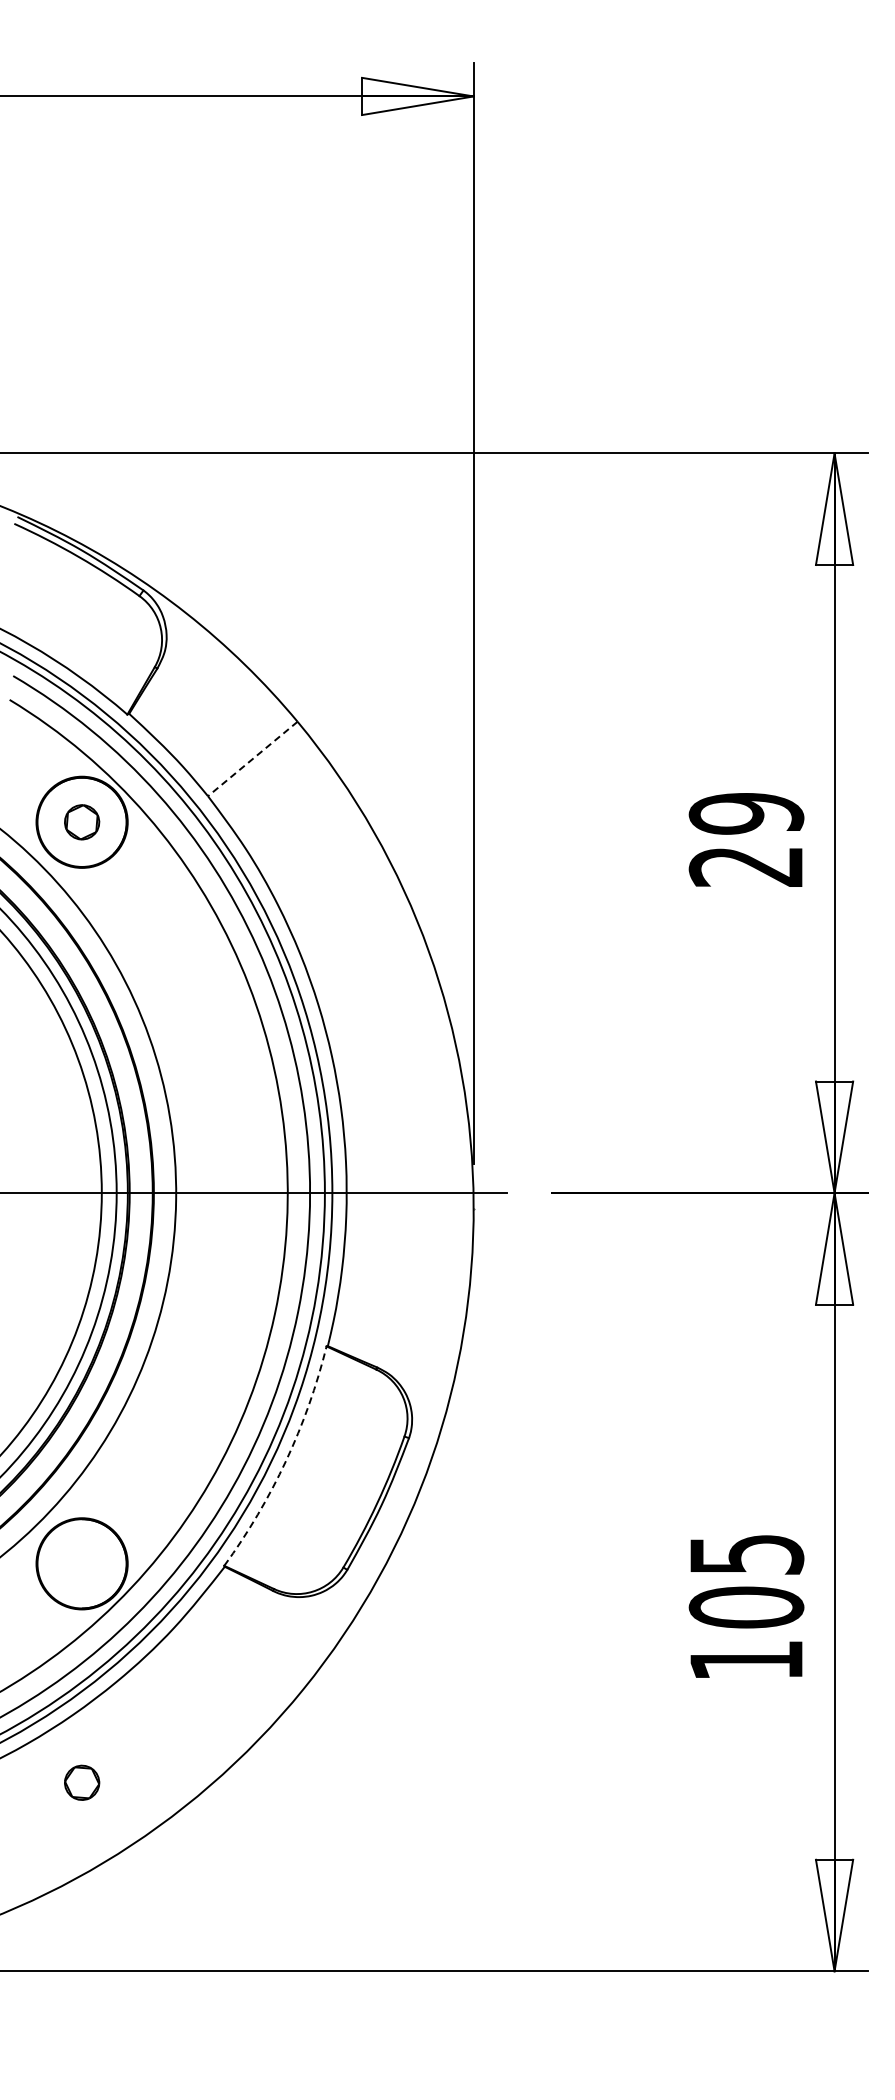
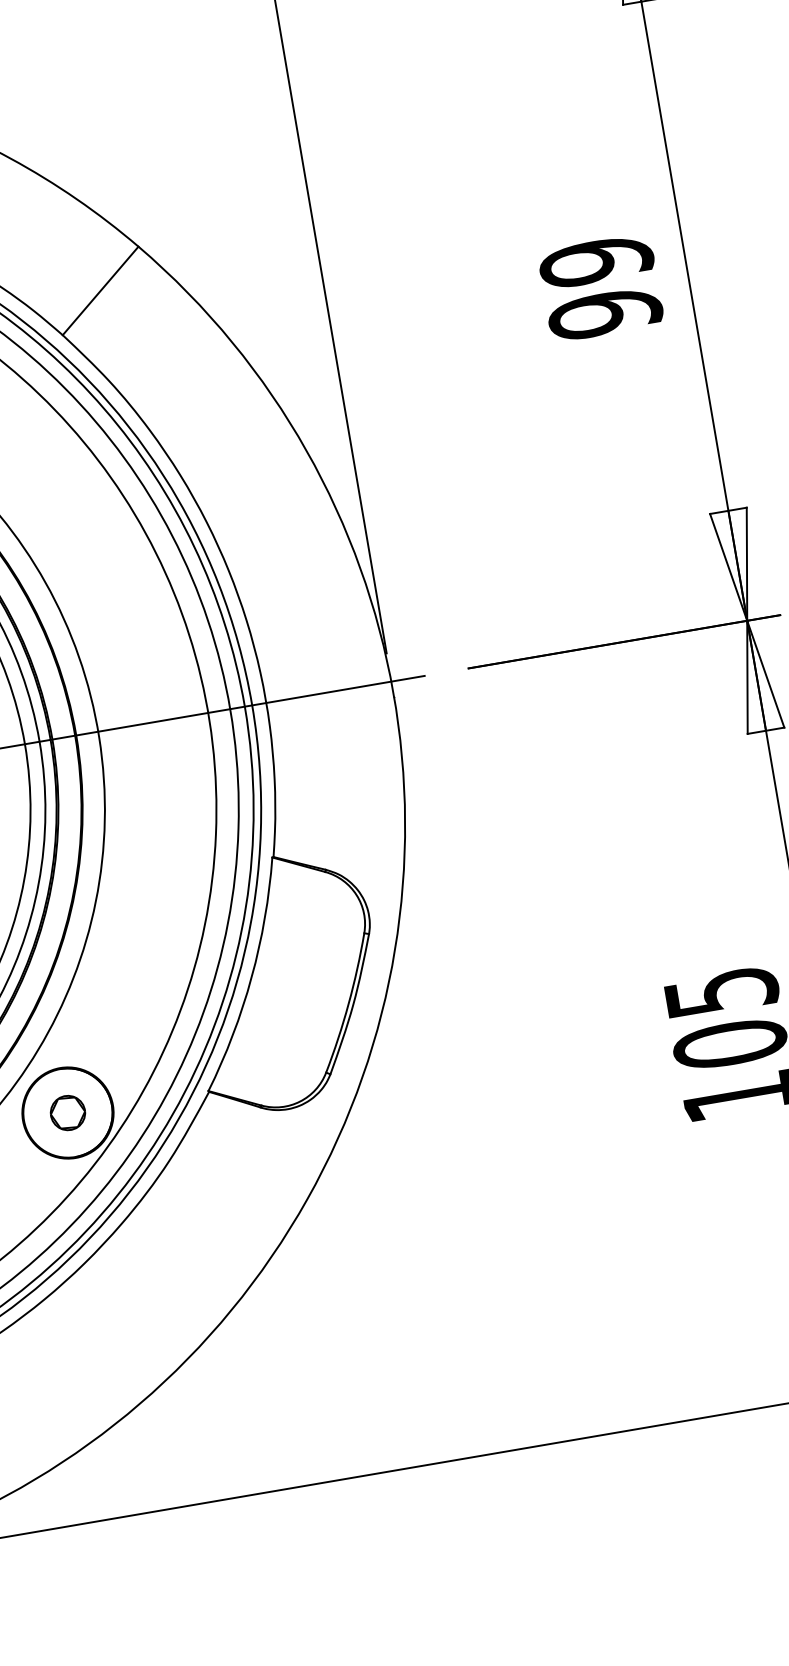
line: (252, 759) -> (100, 291), dashed -> solid
text: (746, 866) -> (605, 313), 29 -> 99
arc: (286, 1461) -> (252, 977), dashed -> solid
part: (82, 1782) -> (68, 1112), moved

